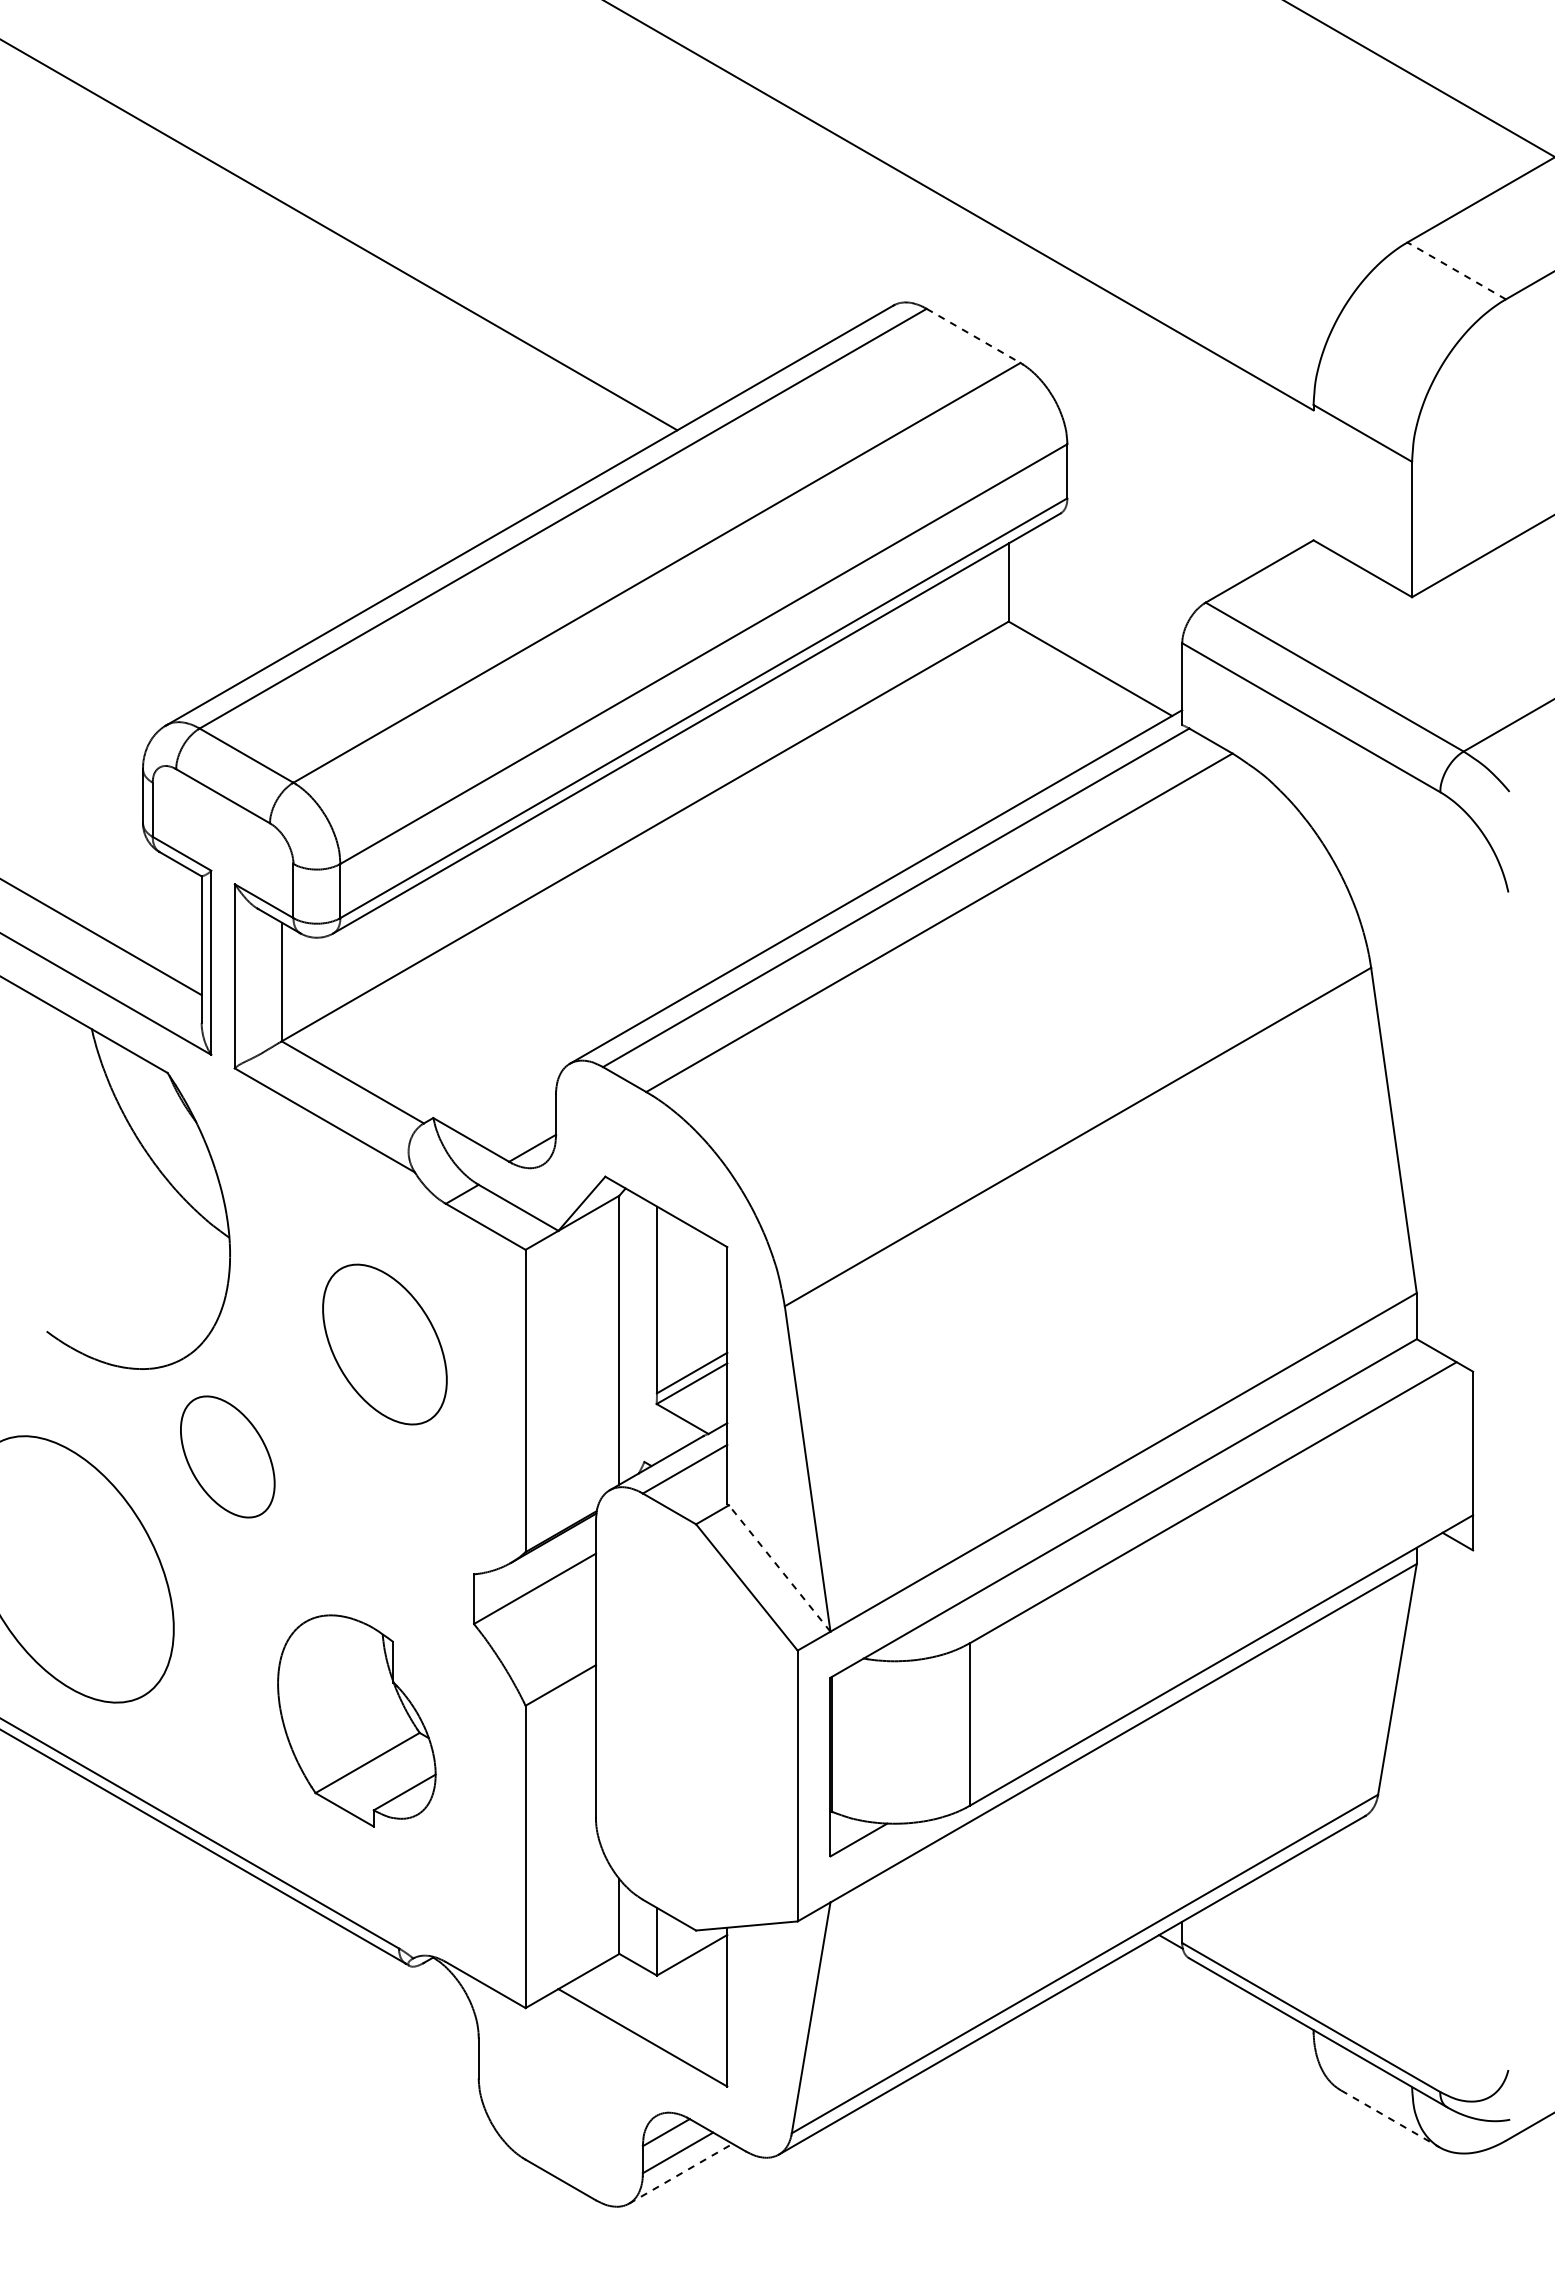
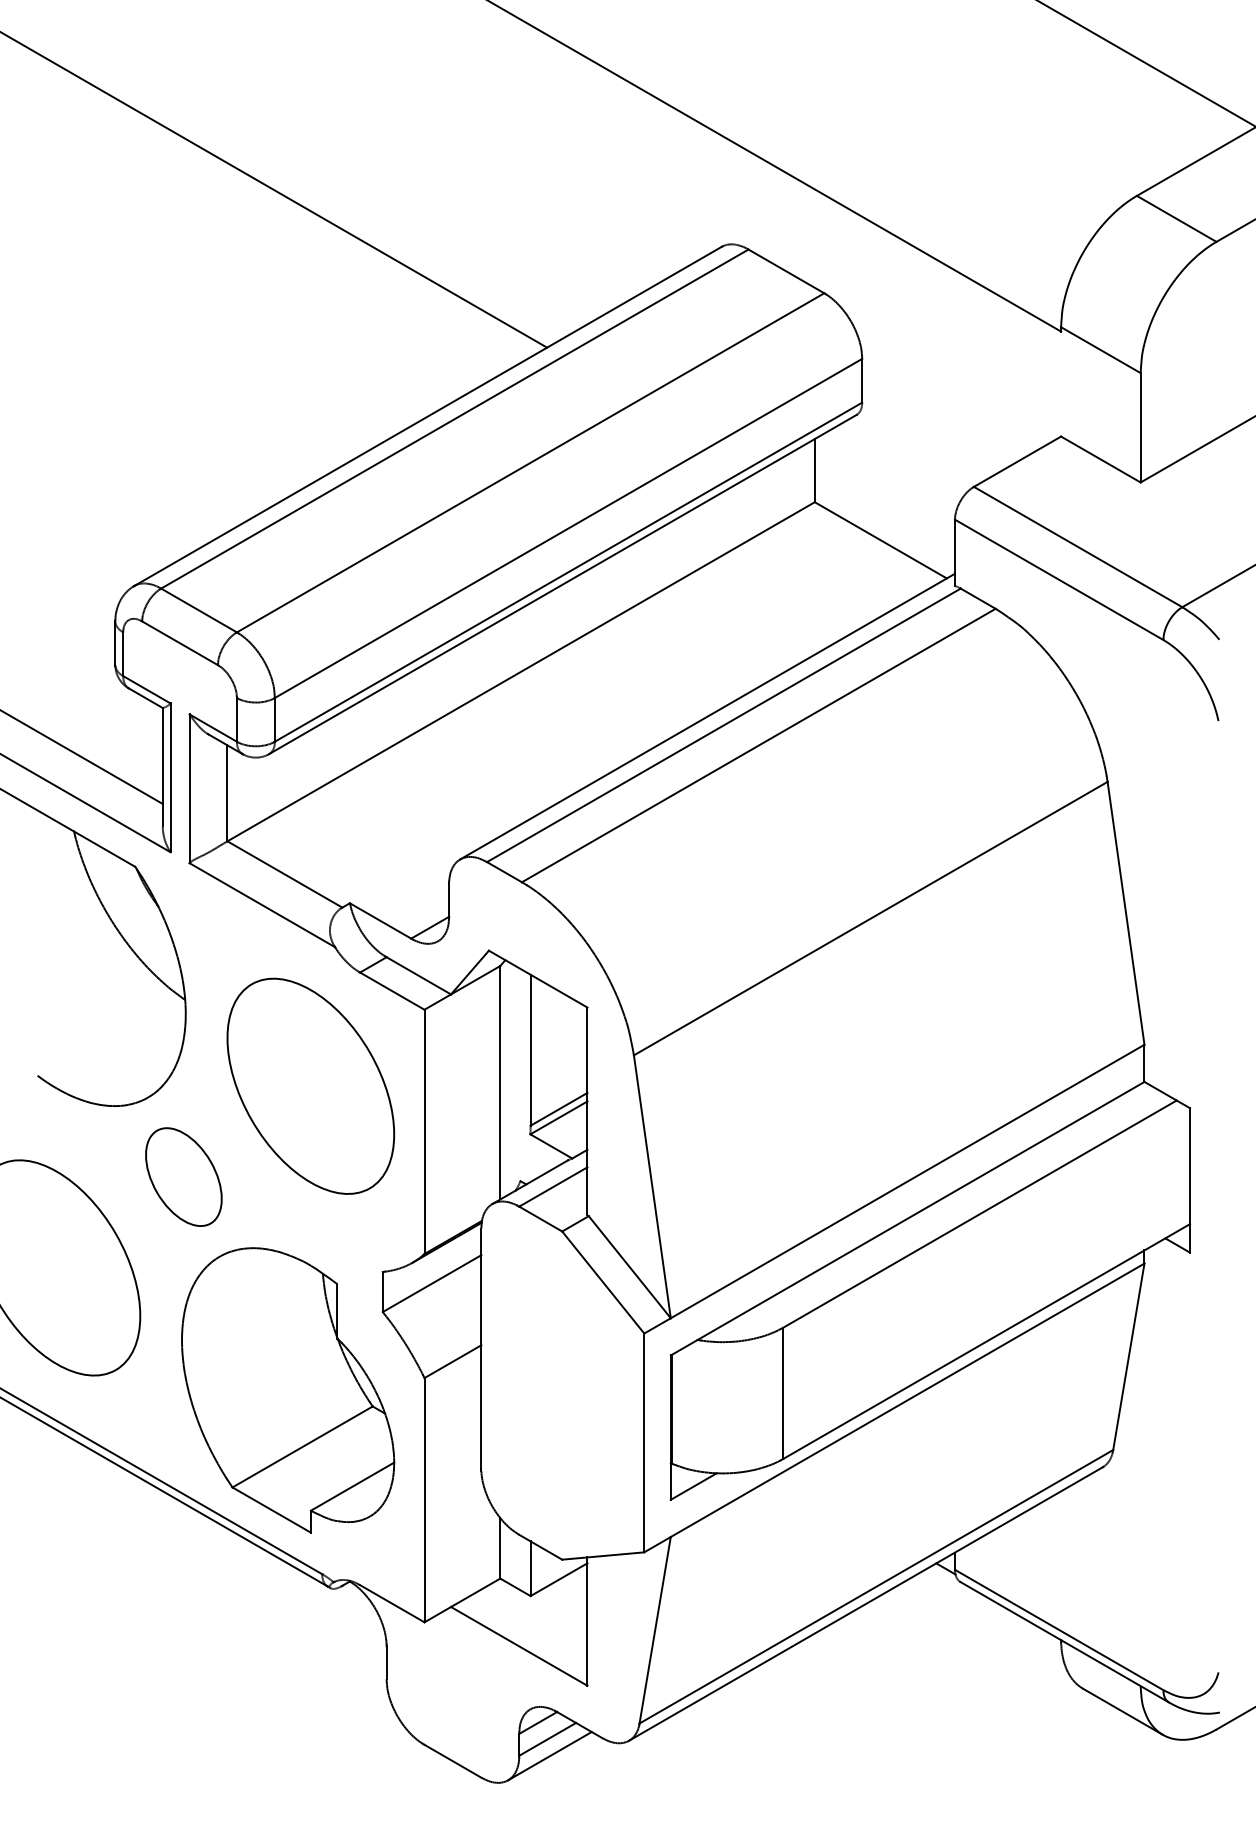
line: (1456, 270) -> (1176, 218), dashed -> solid
line: (974, 336) -> (787, 271), dashed -> solid
part: (384, 1344) -> (310, 1086), size x1.67
line: (779, 1568) -> (629, 1267), dashed -> solid
part: (356, 1720) -> (287, 1390), size x1.67
line: (1390, 2118) -> (1123, 1711), dashed -> solid
line: (680, 2173) -> (549, 1755), dashed -> solid

